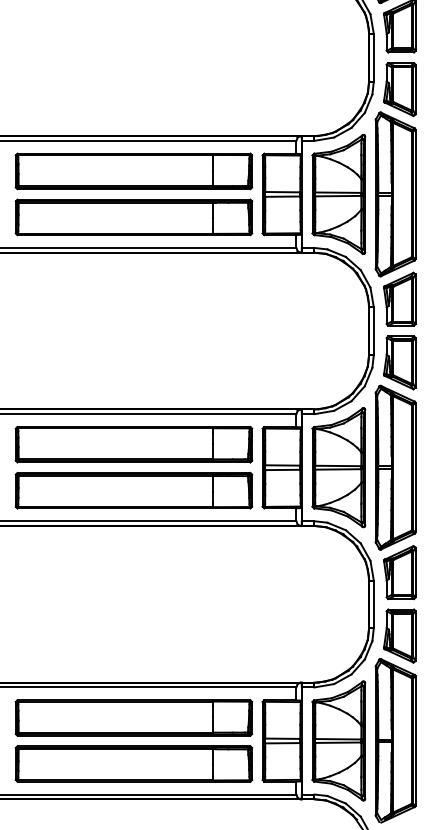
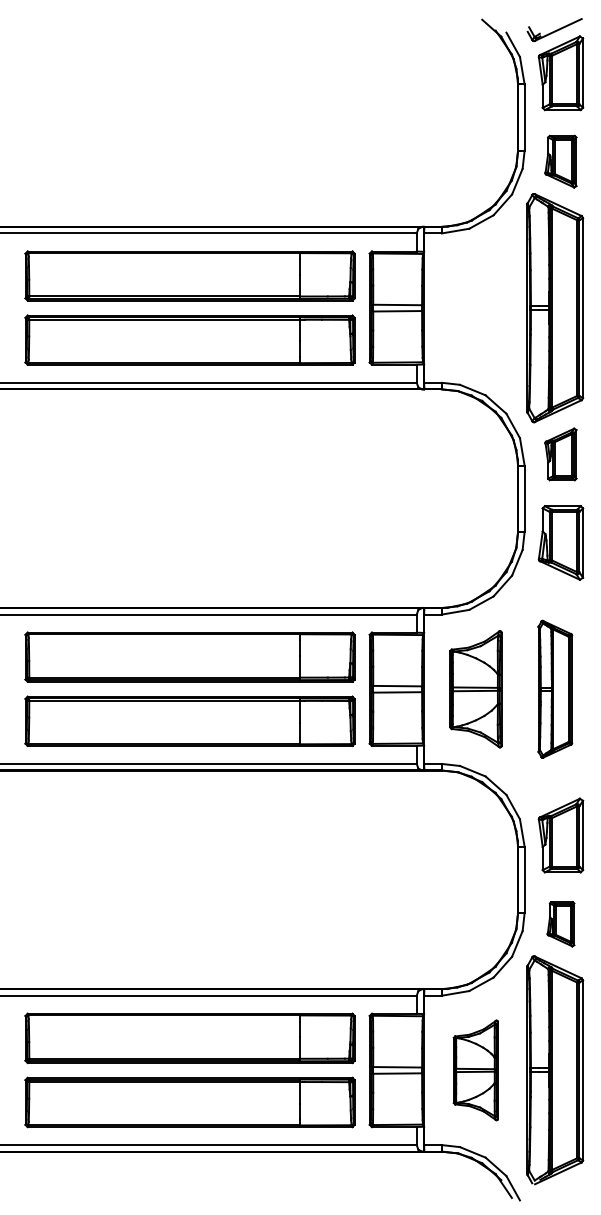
part: (399, 89) -> (560, 161), size x0.7
part: (338, 193) -> (475, 307), removed
part: (399, 299) -> (560, 454), size x0.7
part: (338, 467) -> (475, 689), size x0.7
part: (395, 467) -> (555, 689), size x0.6
part: (399, 636) -> (560, 924), size x0.6
part: (338, 741) -> (475, 1070), size x0.6

